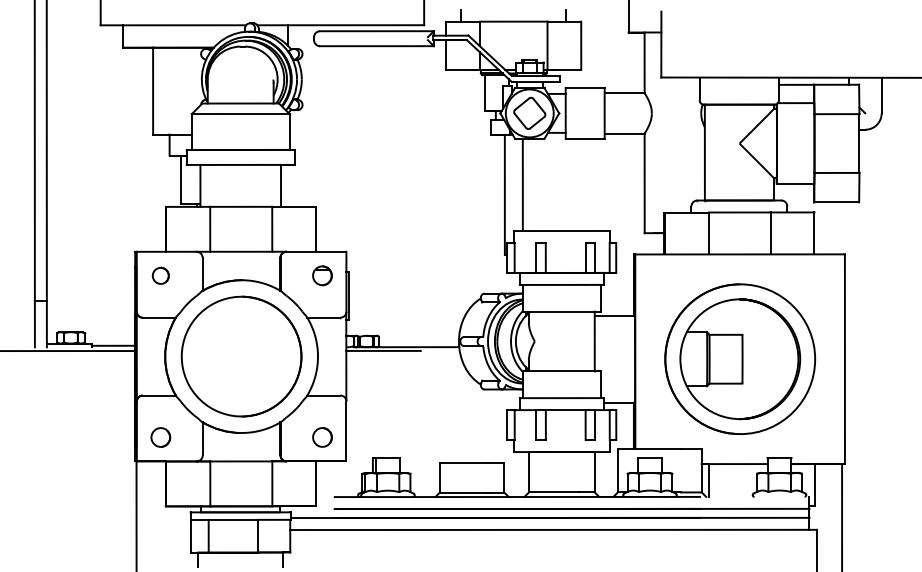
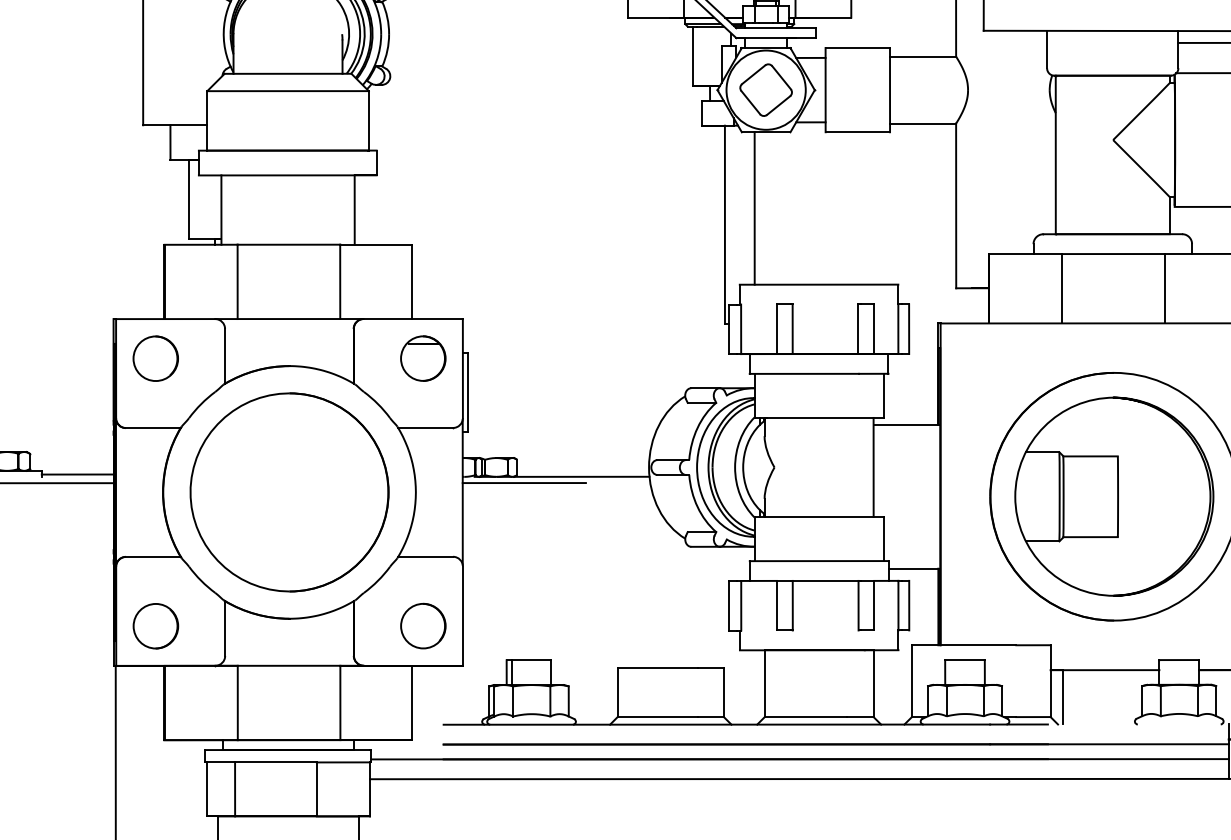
part: (160, 275) -> (155, 358), size x1.67
part: (322, 275) -> (423, 358), size x1.43
part: (160, 437) -> (155, 626), size x1.43
part: (322, 437) -> (423, 626), size x1.43

